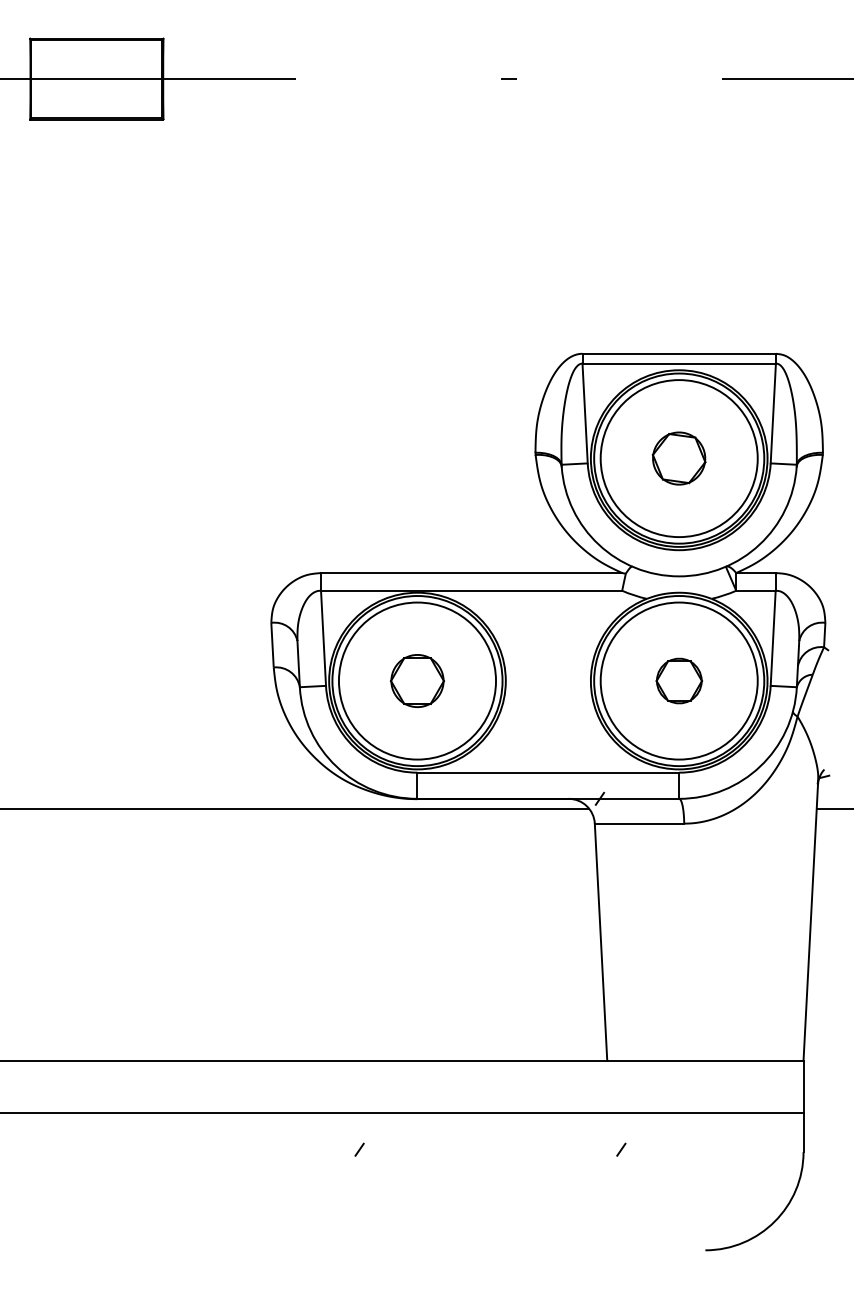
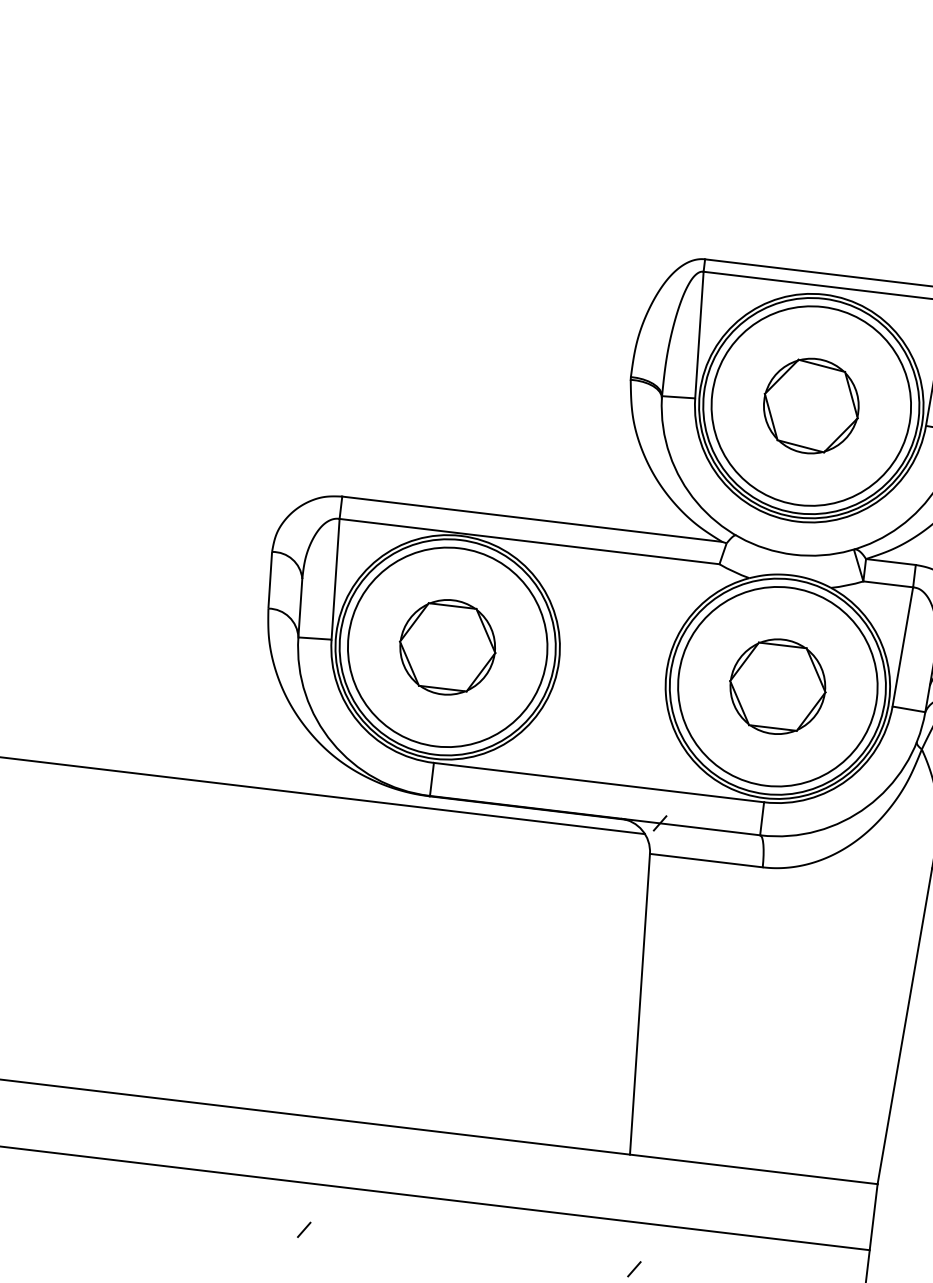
part: (678, 458) -> (810, 405), size x1.43
part: (417, 680) -> (447, 646), size x1.43
part: (679, 680) -> (778, 686), size x1.67

